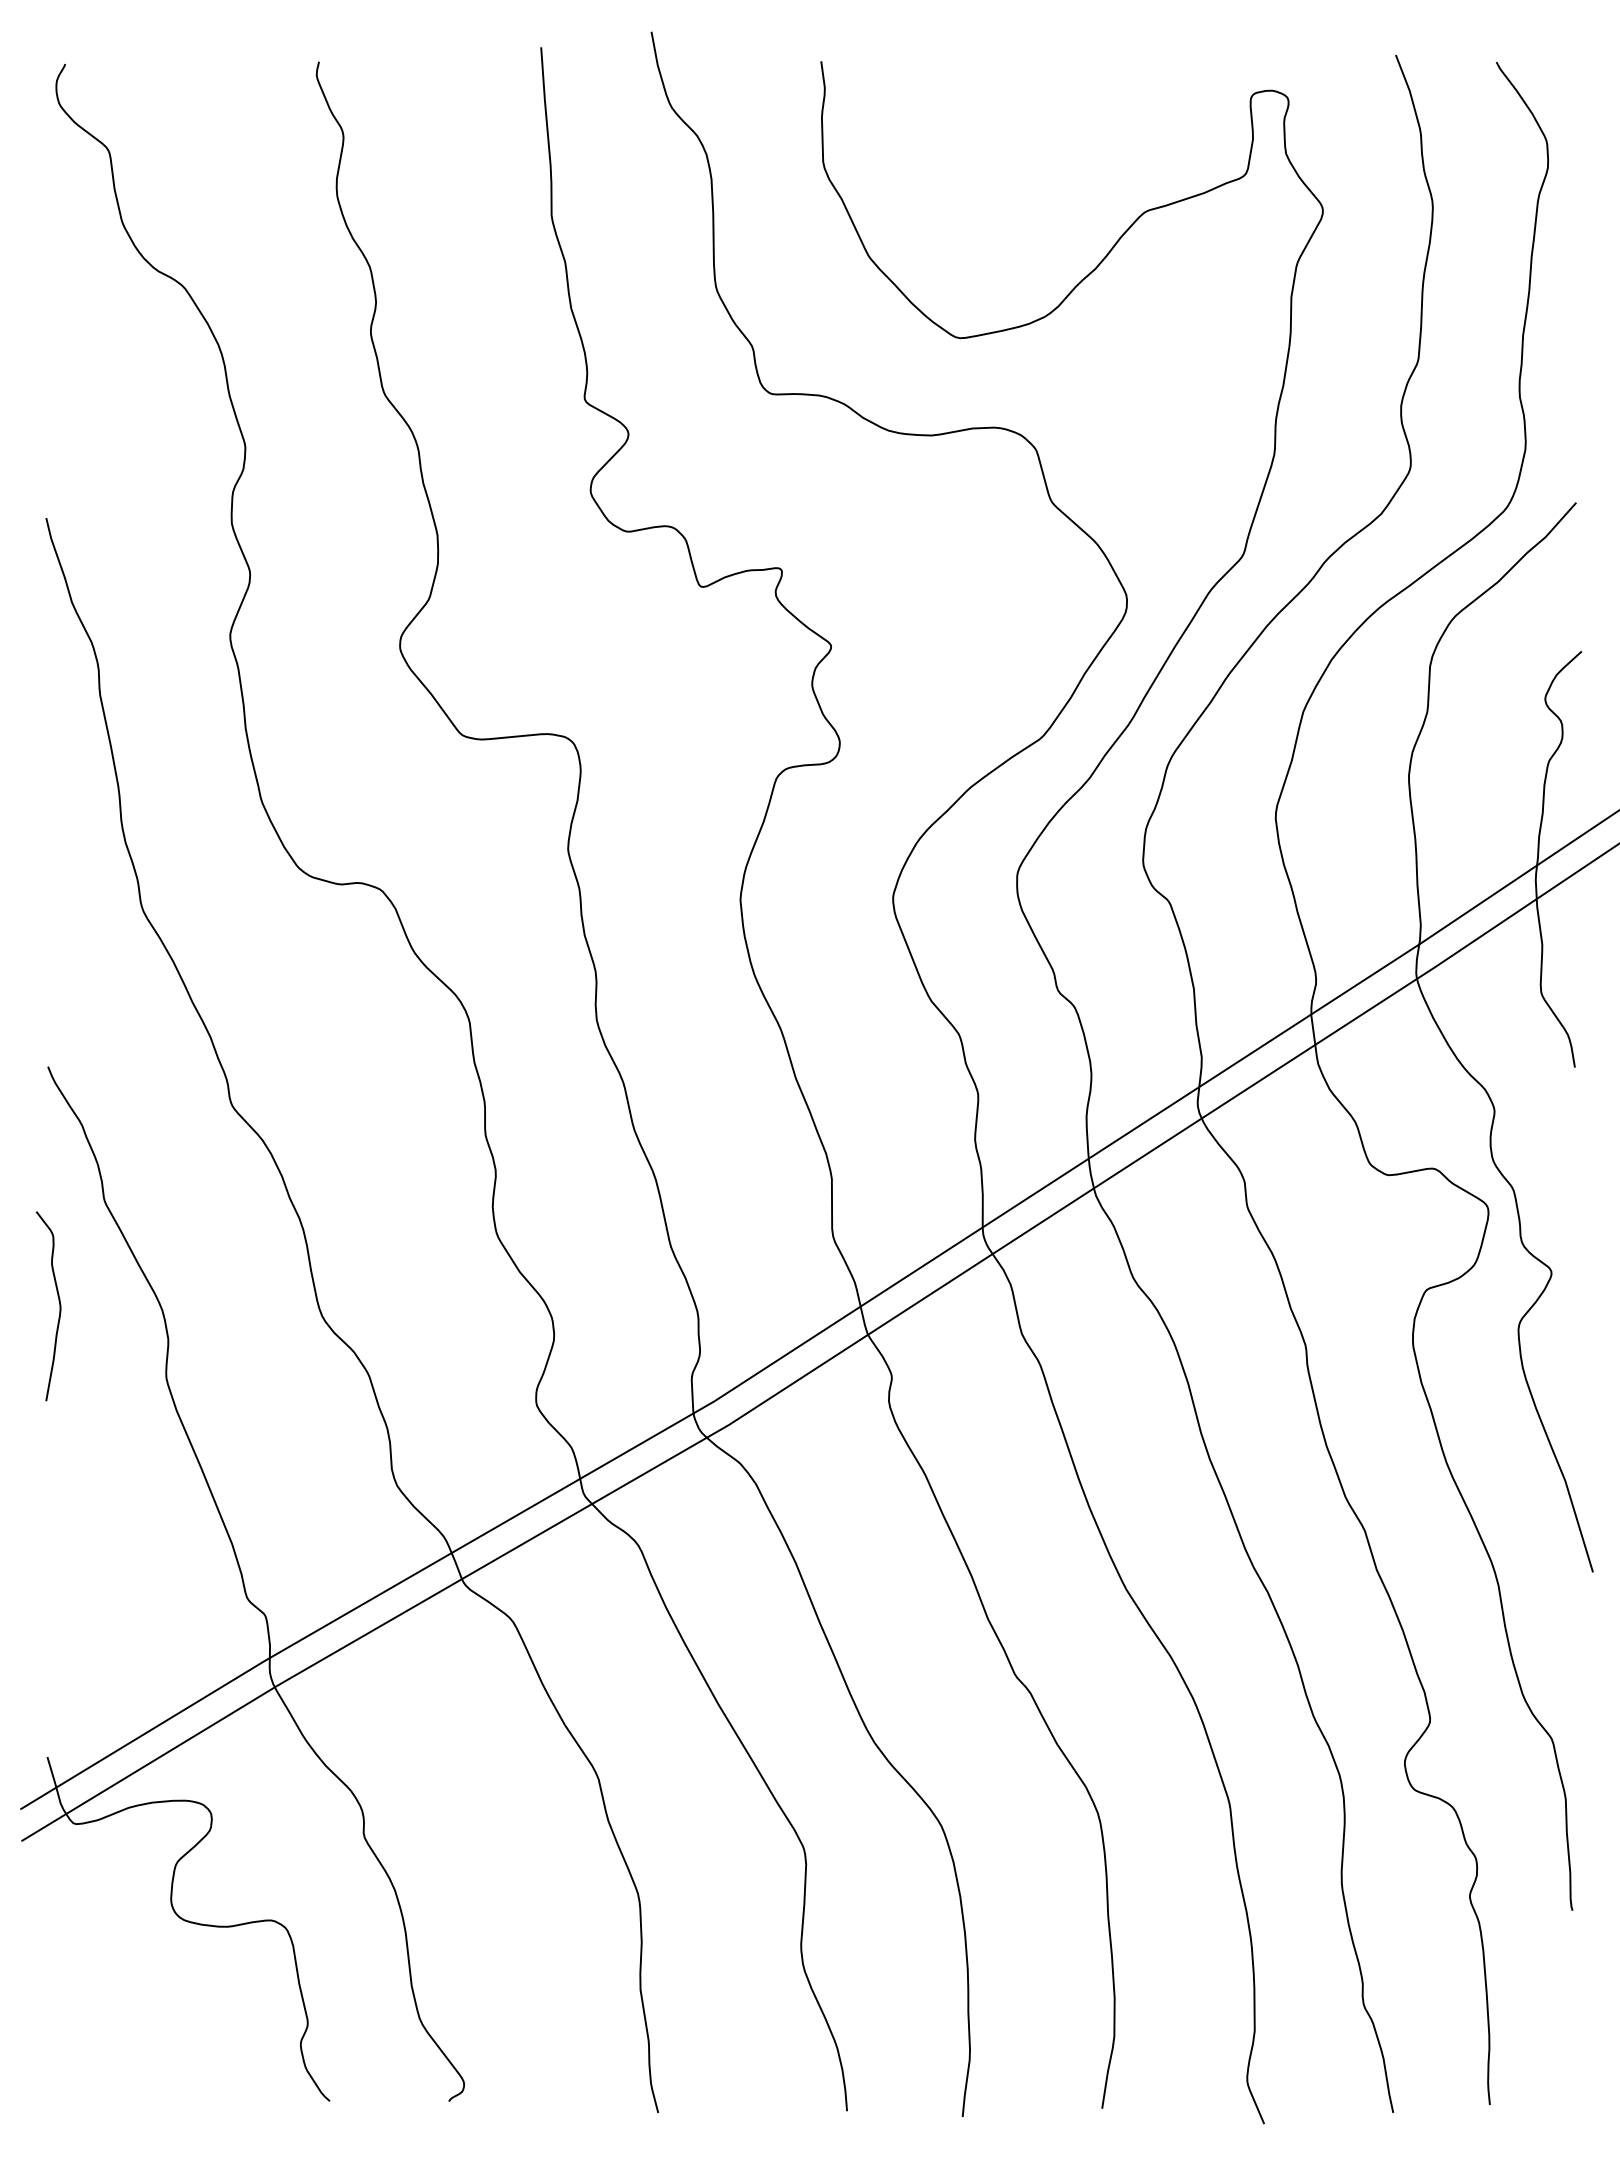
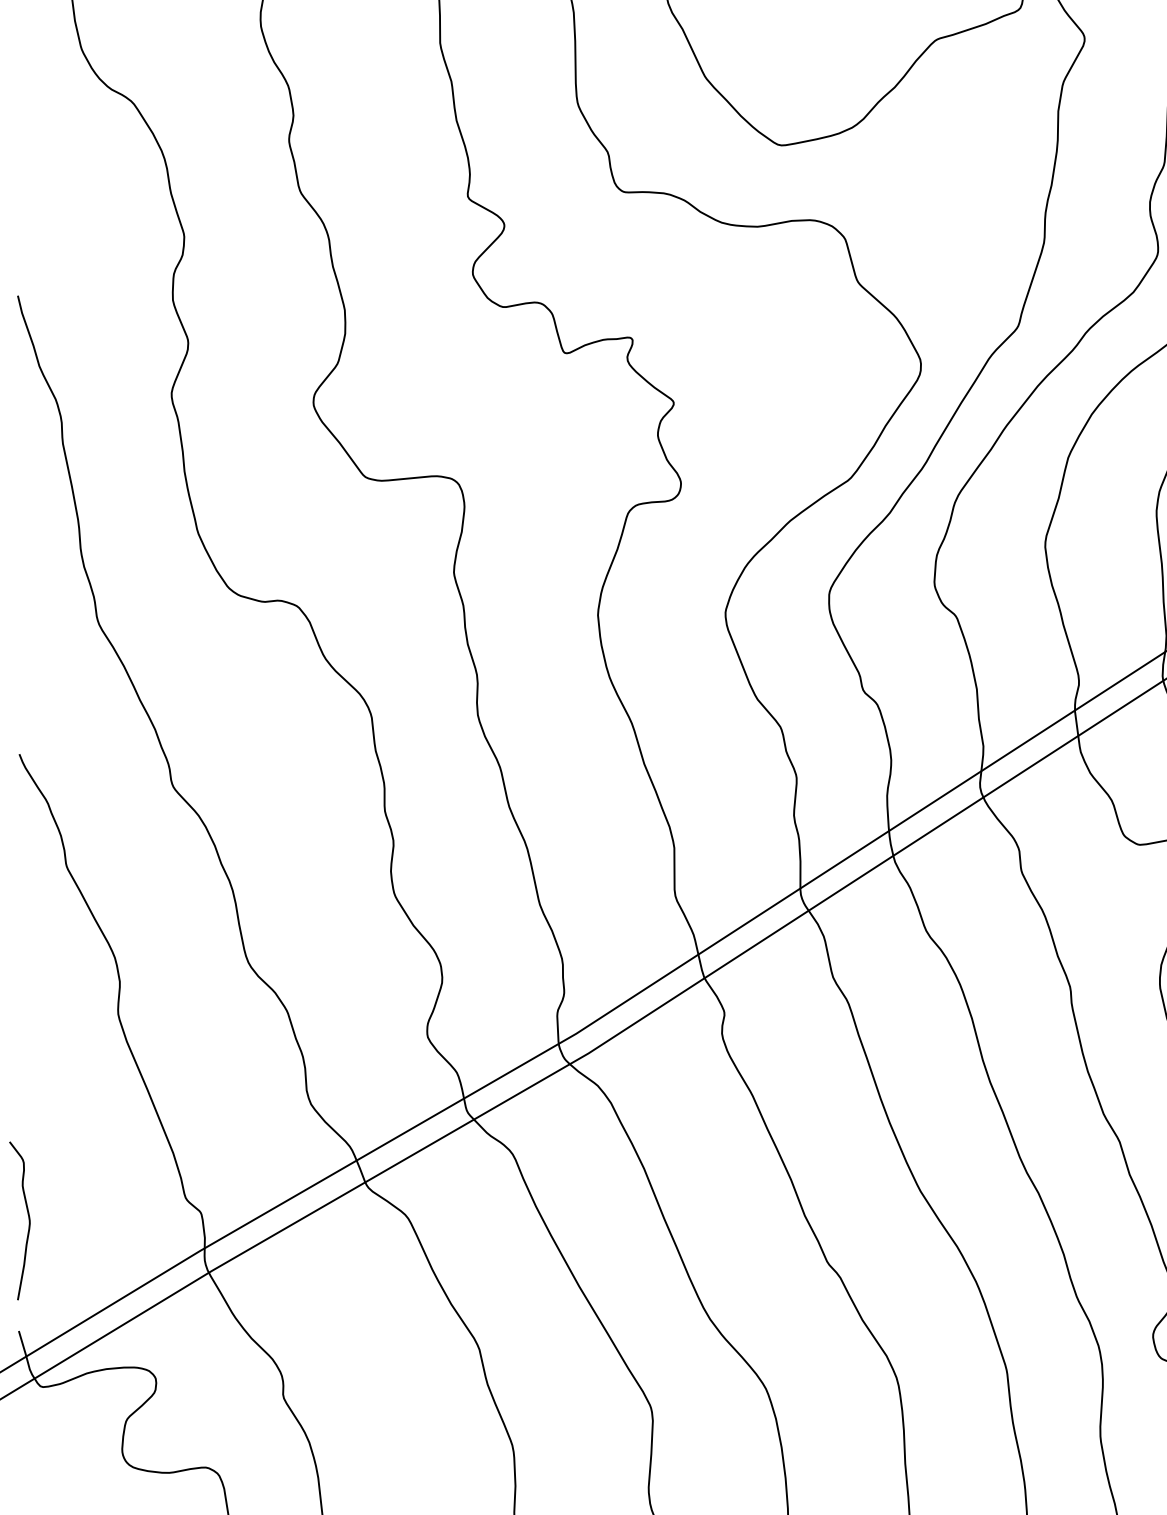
curve: (59, 1306) -> (28, 1221), moved

